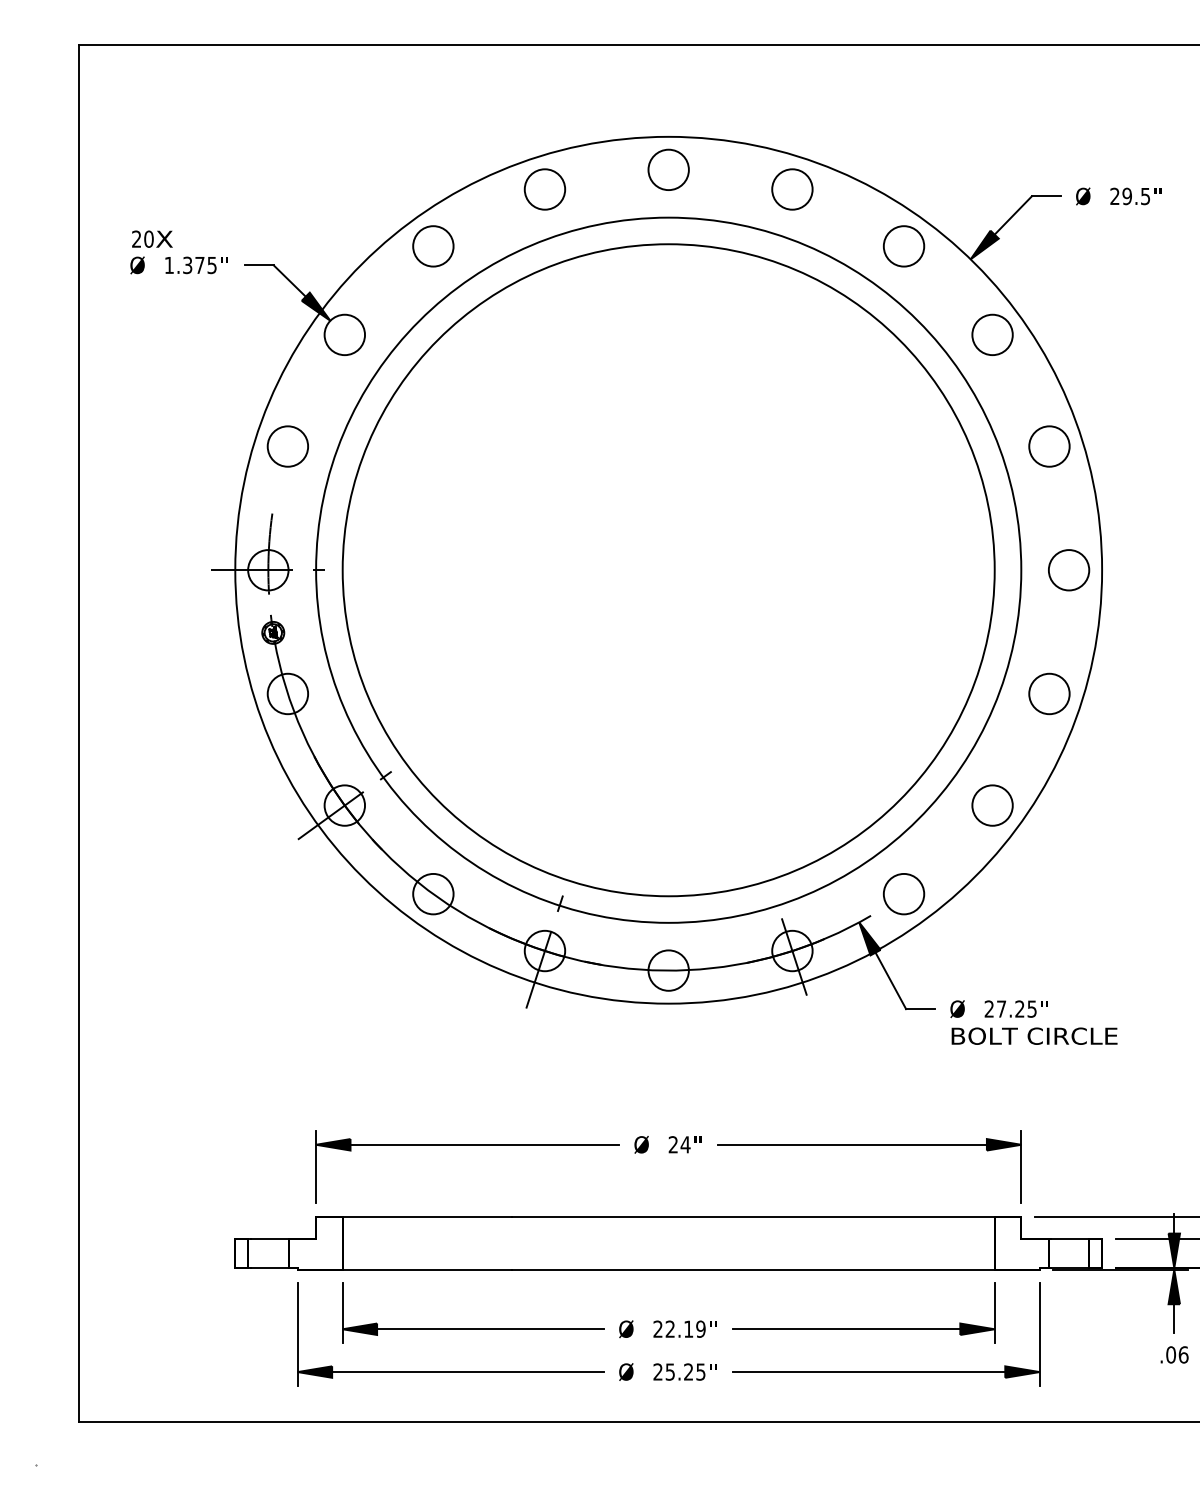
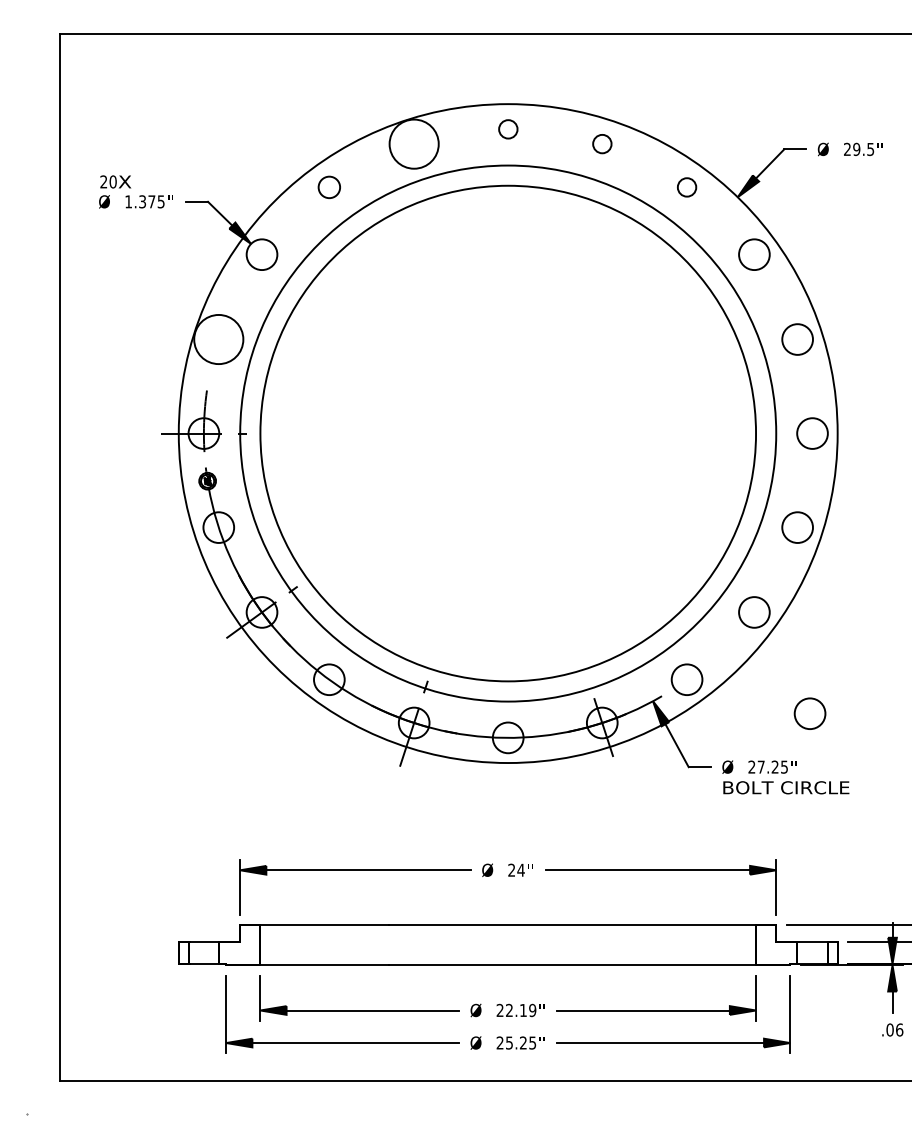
circle: (669, 170) -> (508, 129), size x0.6
circle: (544, 188) -> (413, 143), size x1.6
circle: (792, 188) -> (602, 143), size x0.6
circle: (433, 246) -> (329, 187), size x0.7
circle: (903, 246) -> (686, 187), size x0.6
circle: (287, 446) -> (218, 339), size x1.6
circle: (1065, 938) -> (809, 713), added

